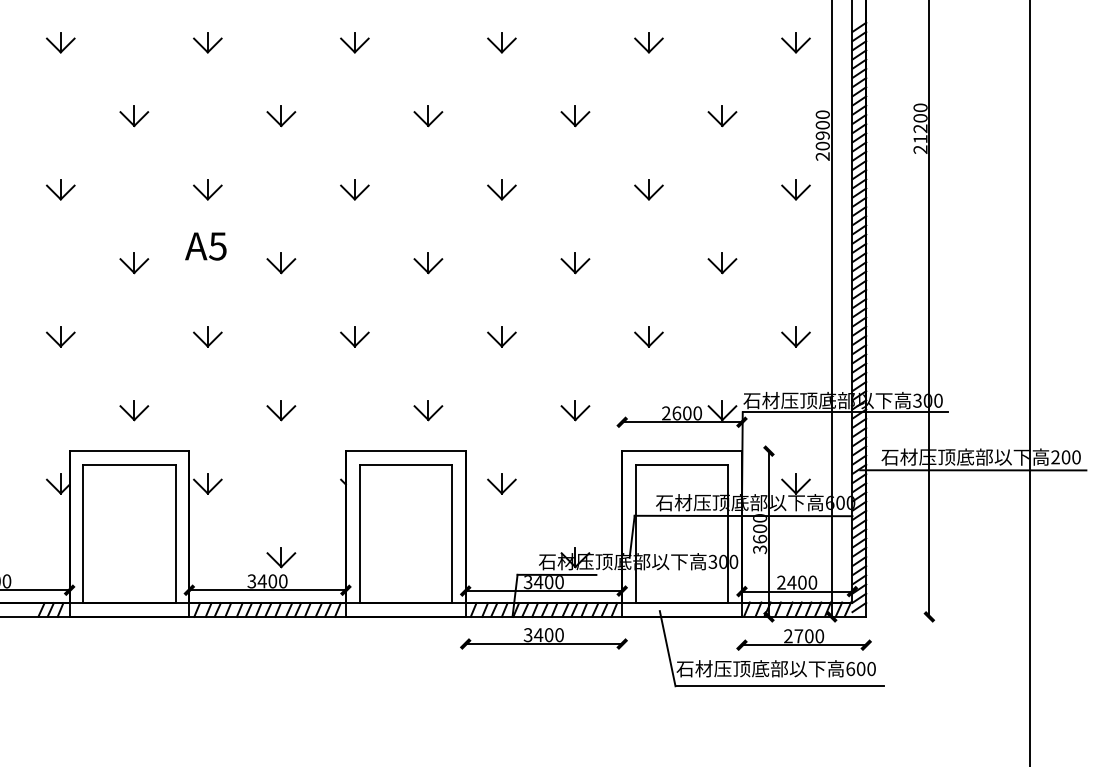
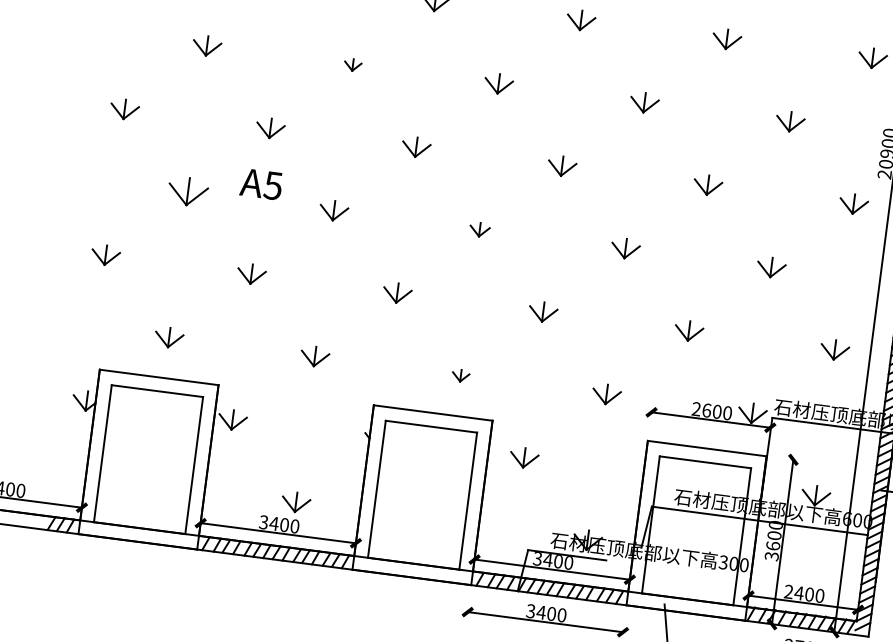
part: (281, 116) -> (353, 65), size x0.6
part: (134, 263) -> (188, 192), size x1.4
part: (428, 263) -> (479, 229), size x0.7
part: (428, 410) -> (460, 375), size x0.6

